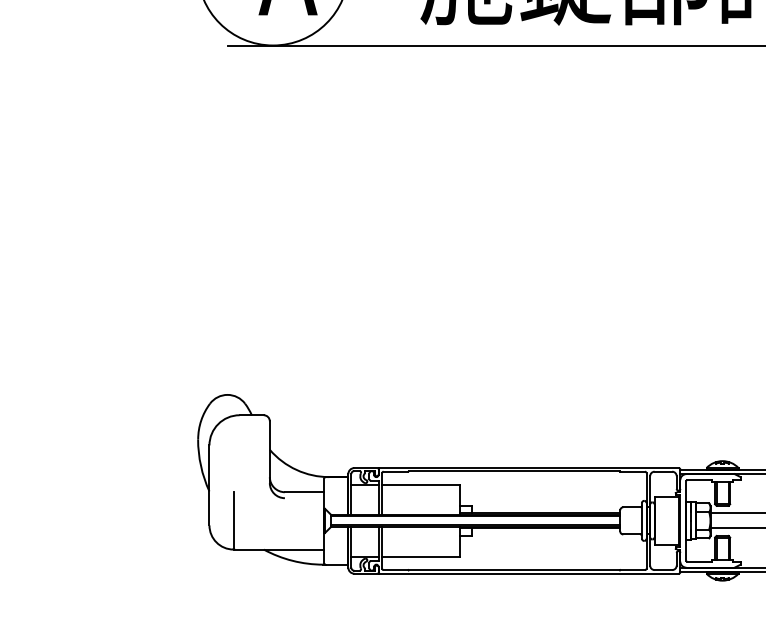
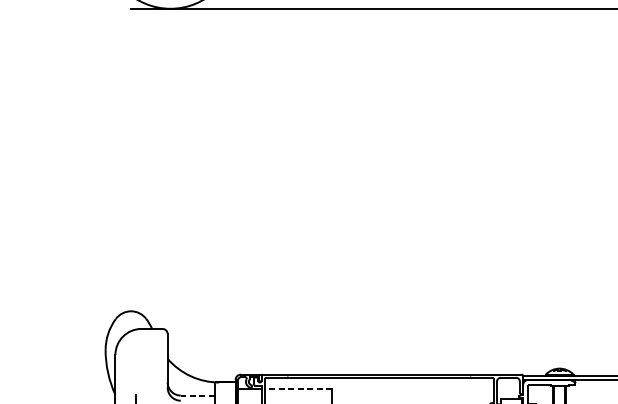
line: (421, 484) -> (299, 388), solid -> dashed
line: (304, 492) -> (197, 395), solid -> dashed

